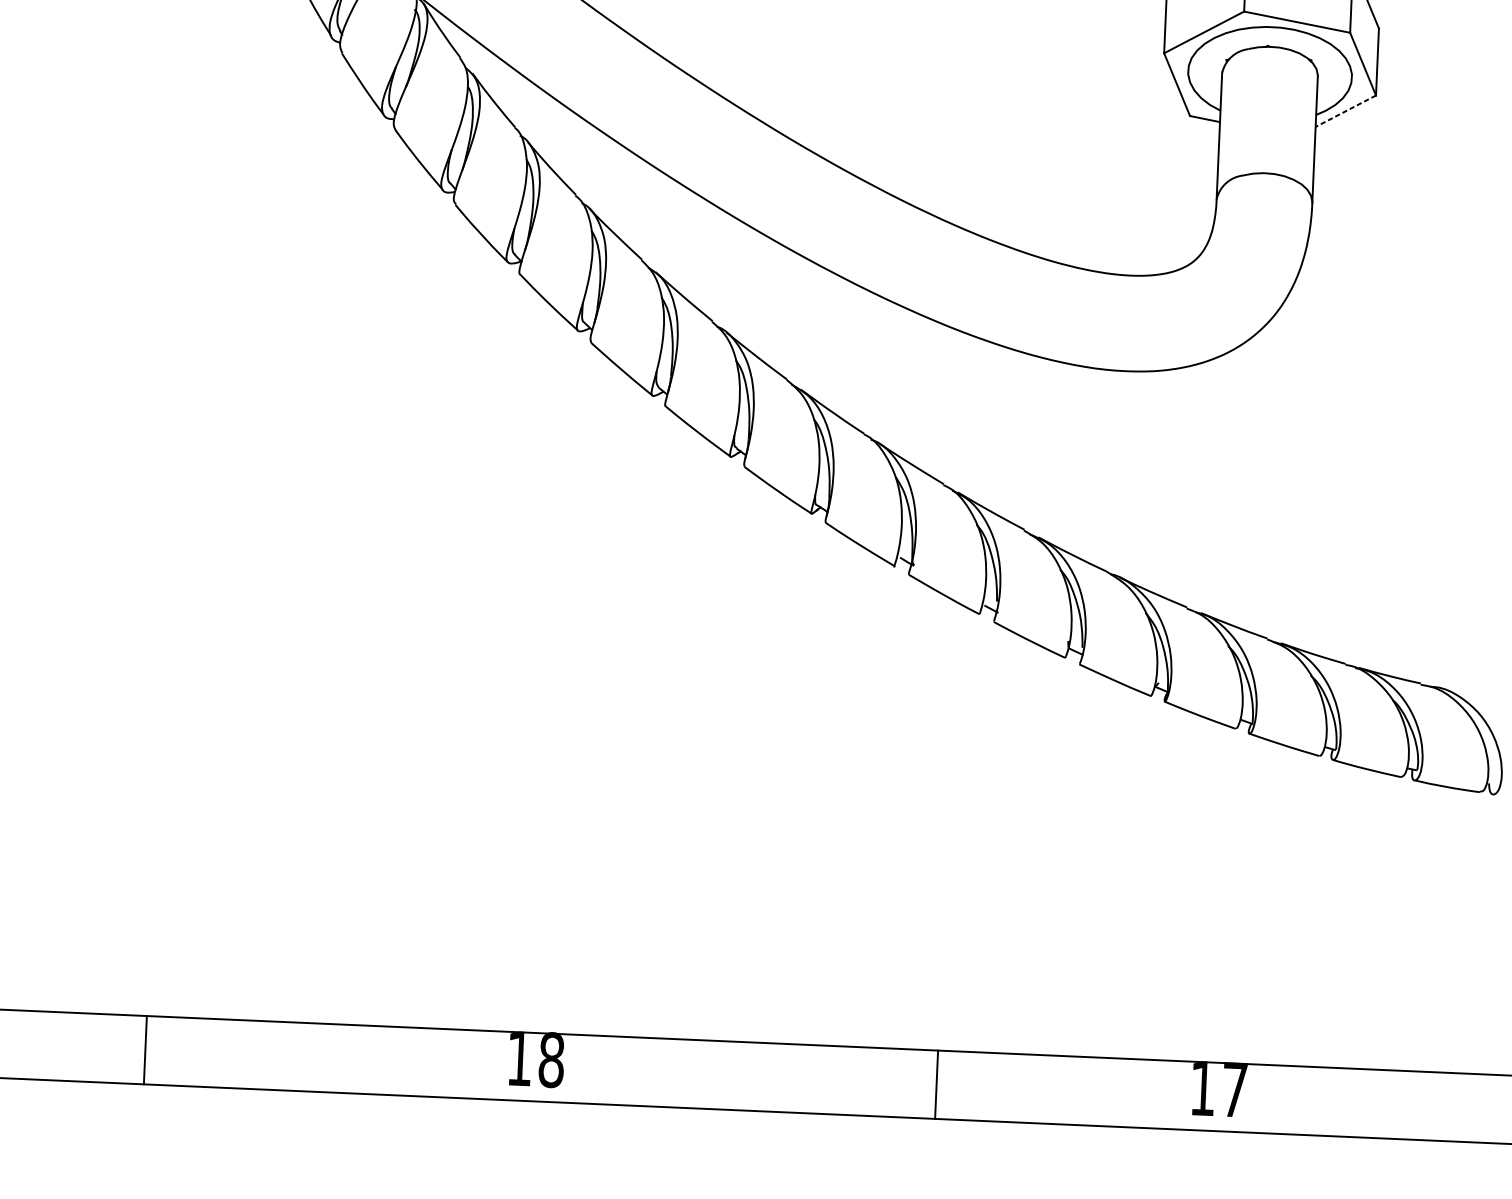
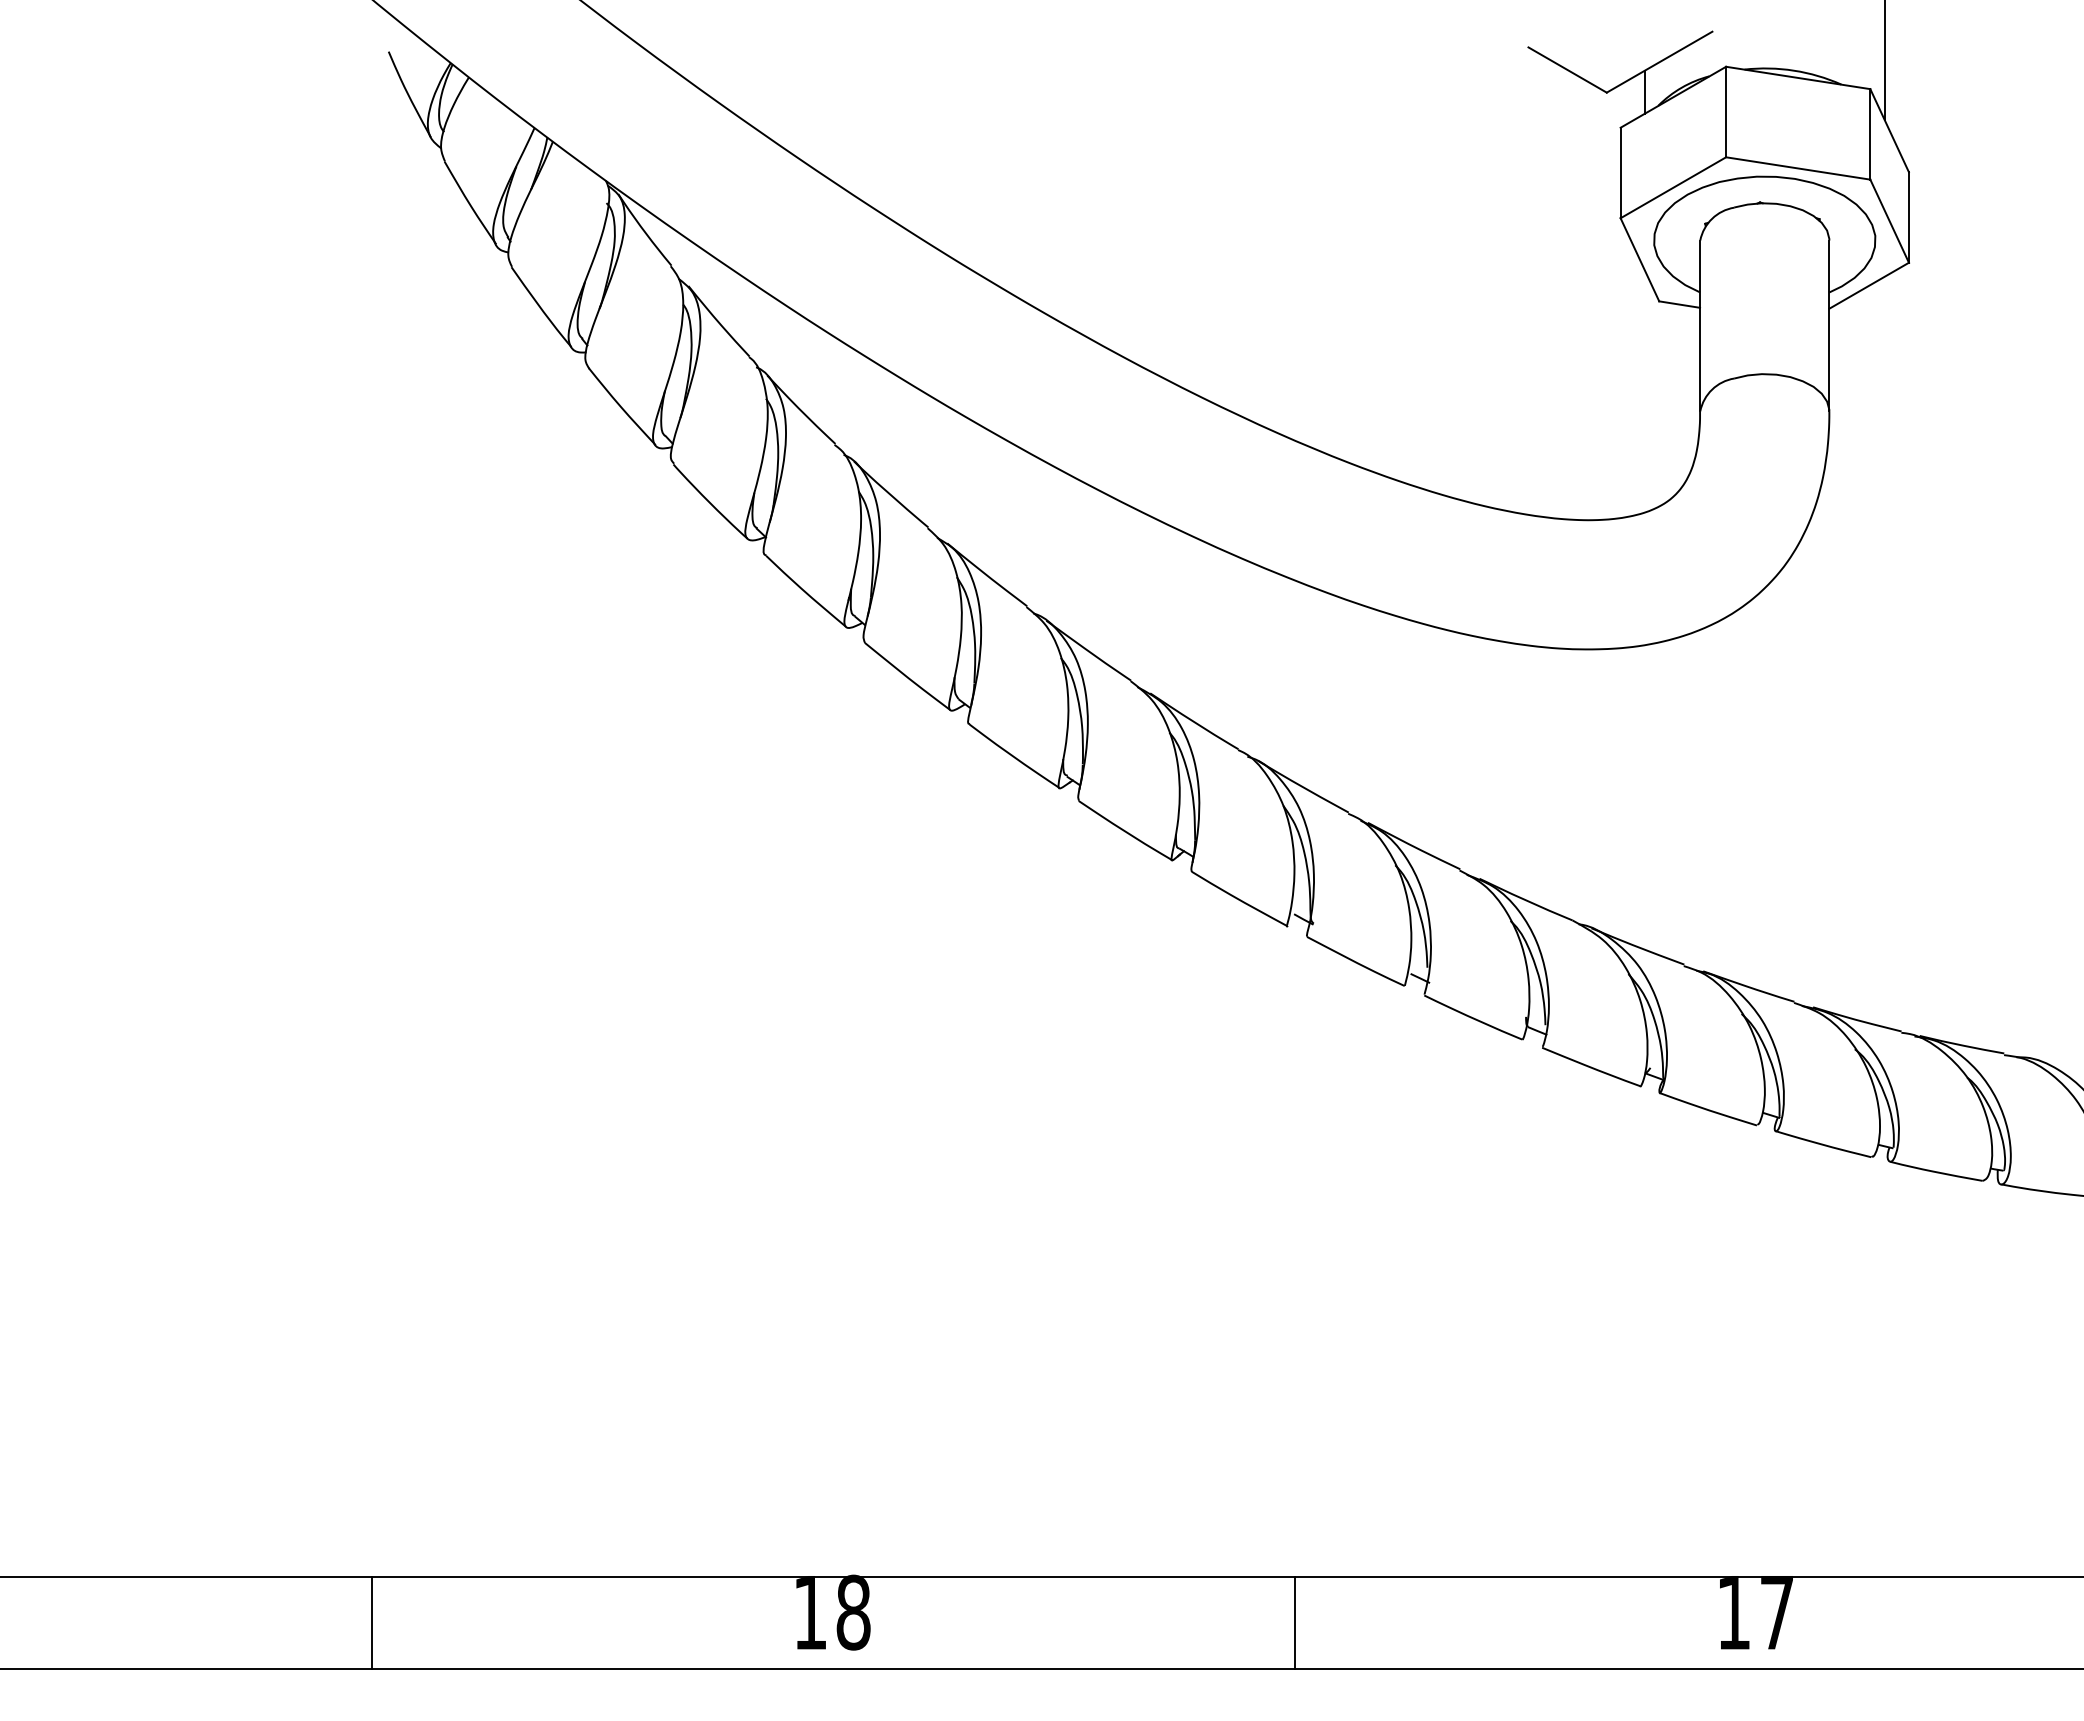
line: (1346, 111) -> (1869, 285), dashed -> solid
line: (145, 1050) -> (371, 1623), moved
line: (936, 1084) -> (1295, 1623), moved

